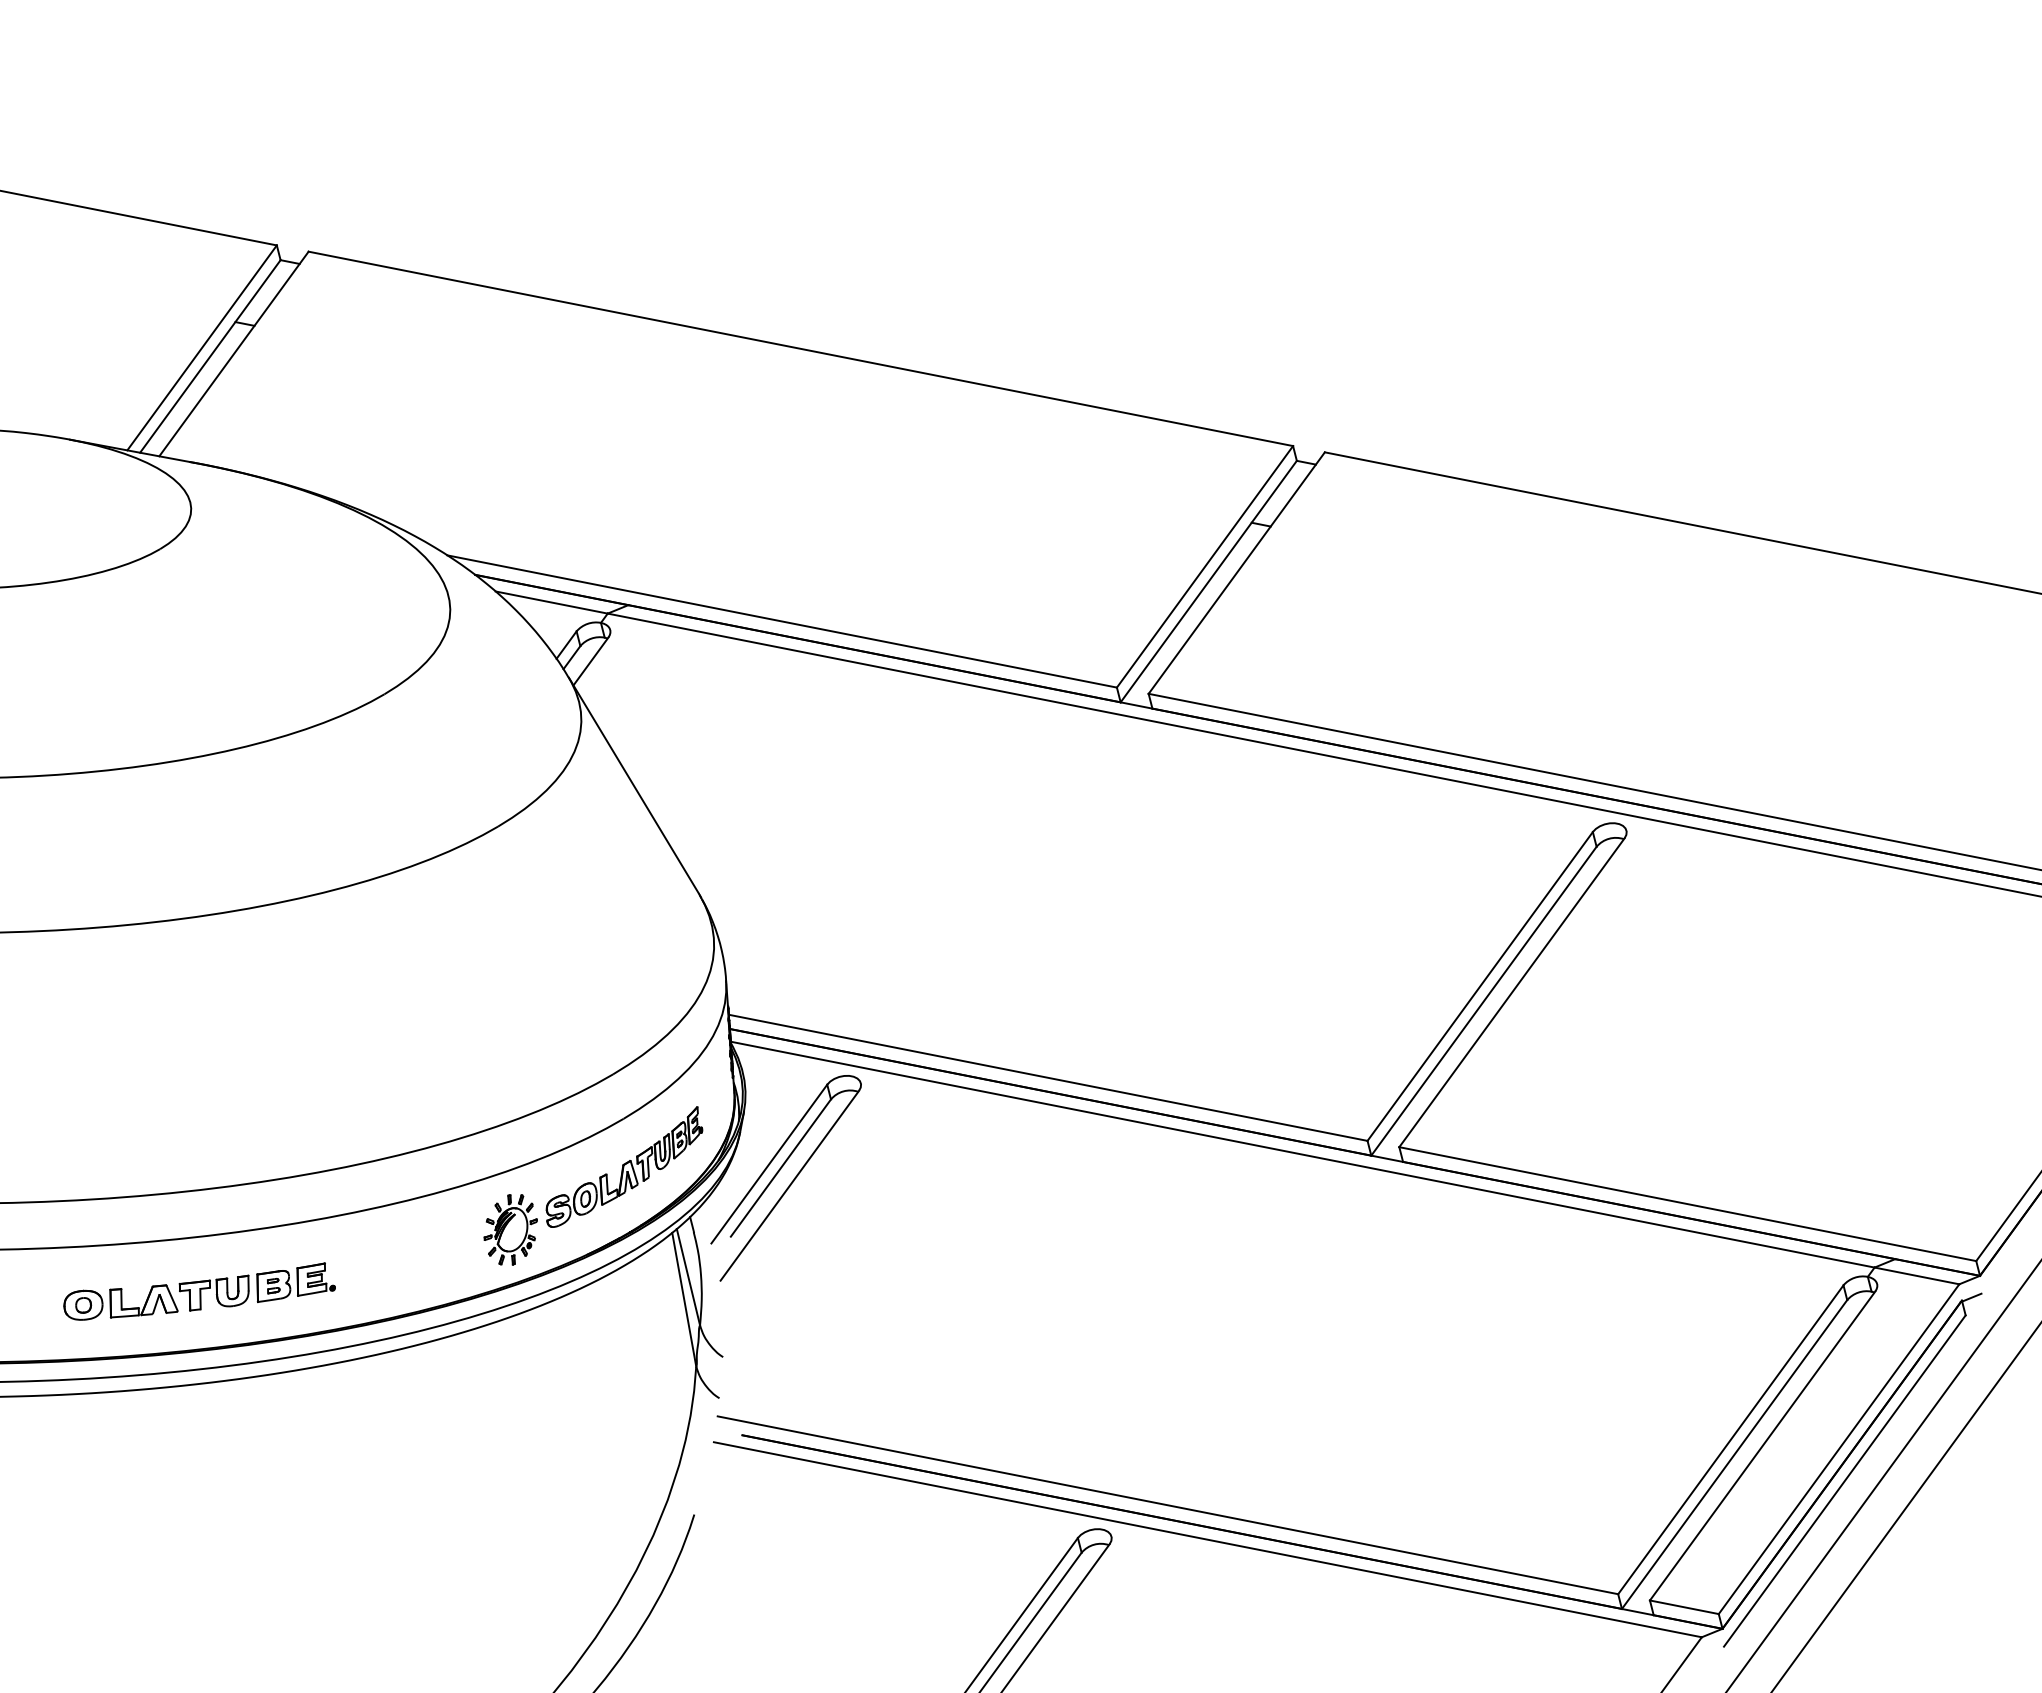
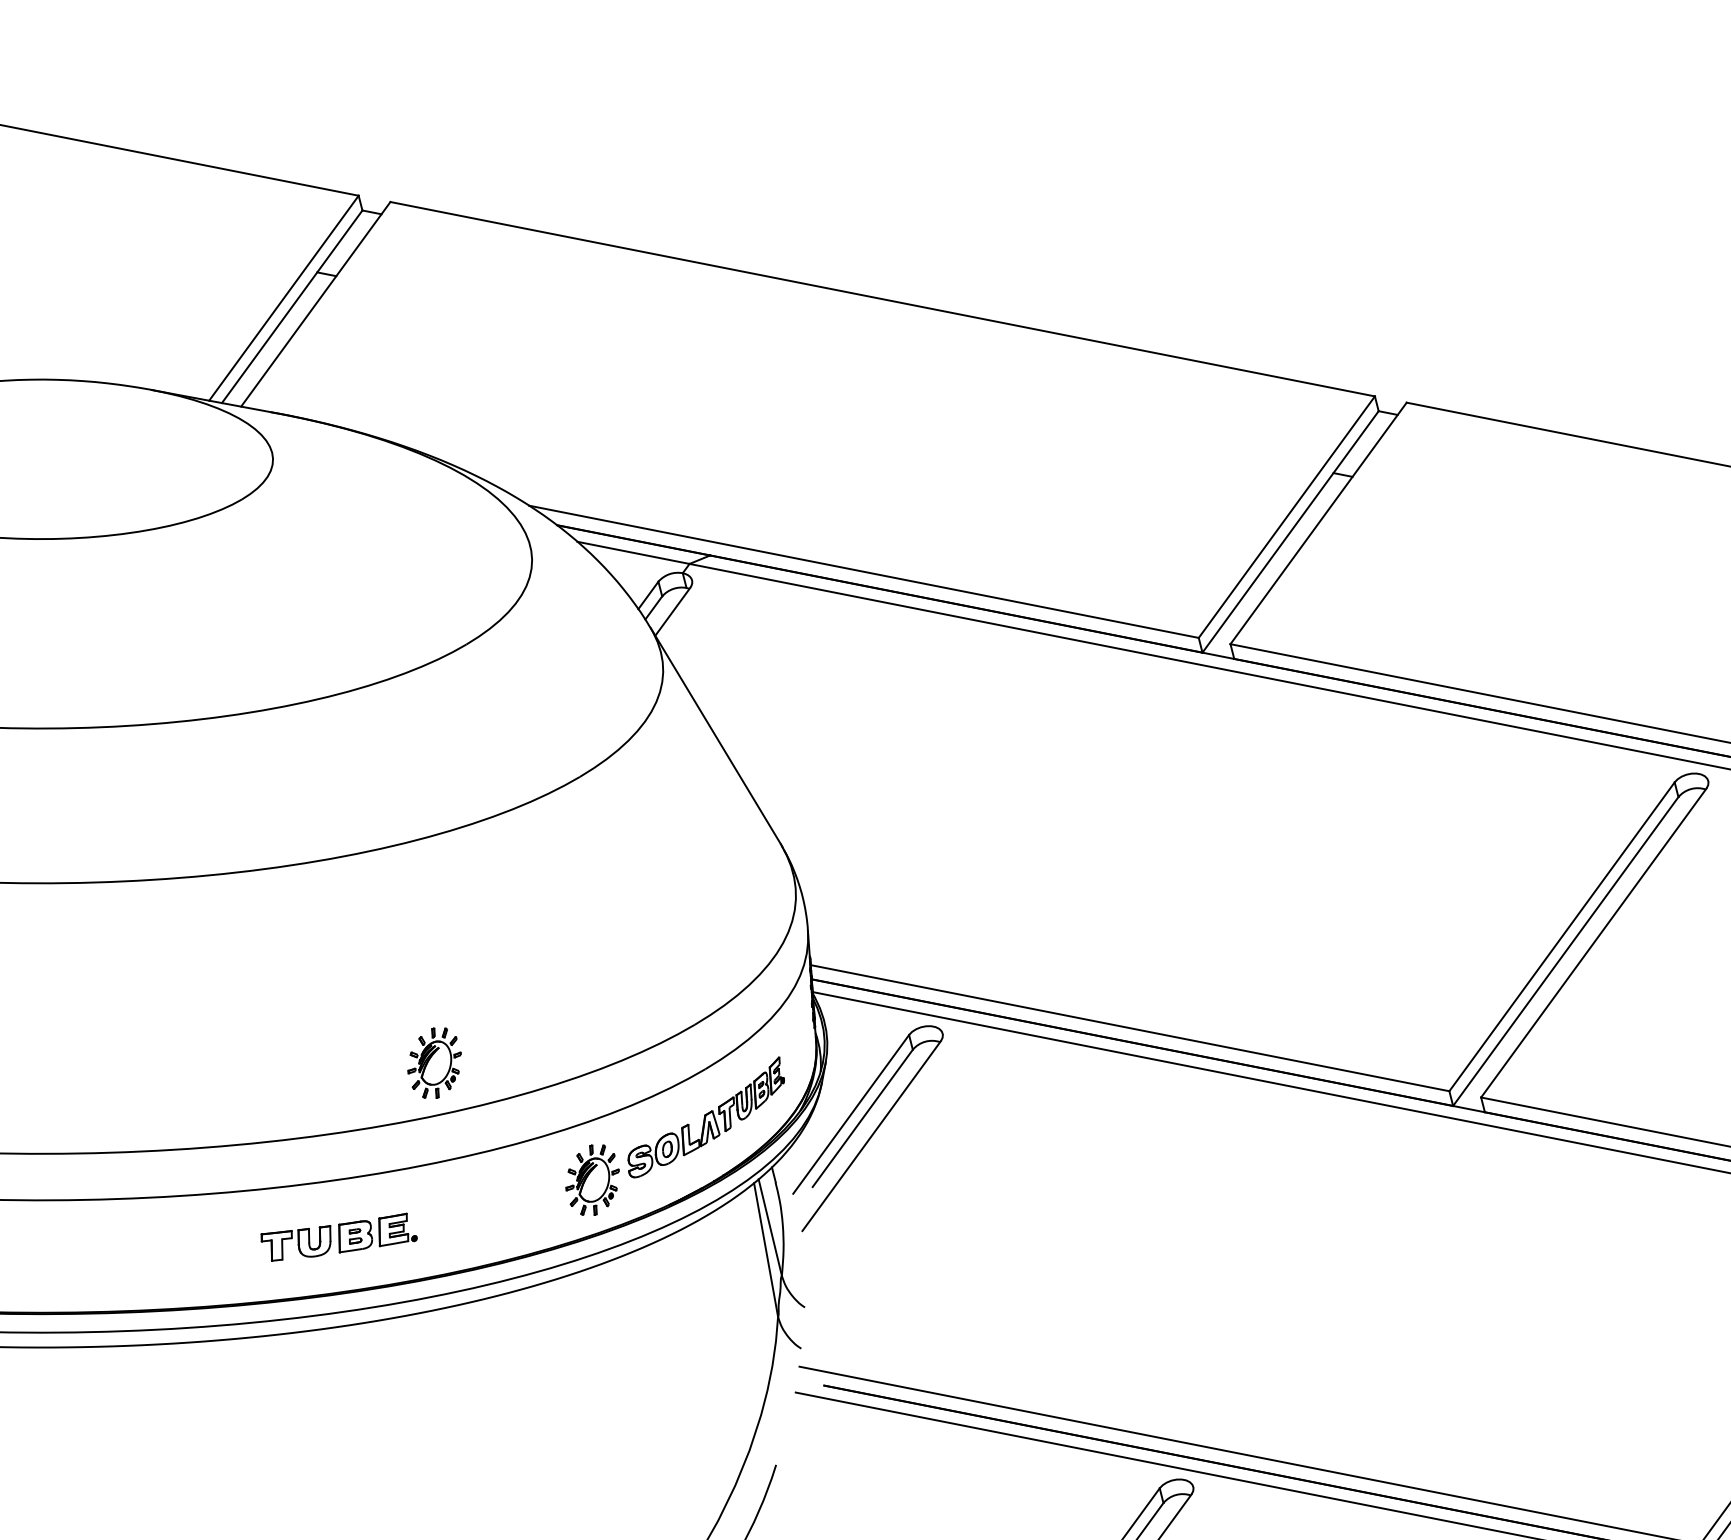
part: (352, 1112) -> (434, 1062), added
part: (120, 1302) -> (202, 1252), removed

